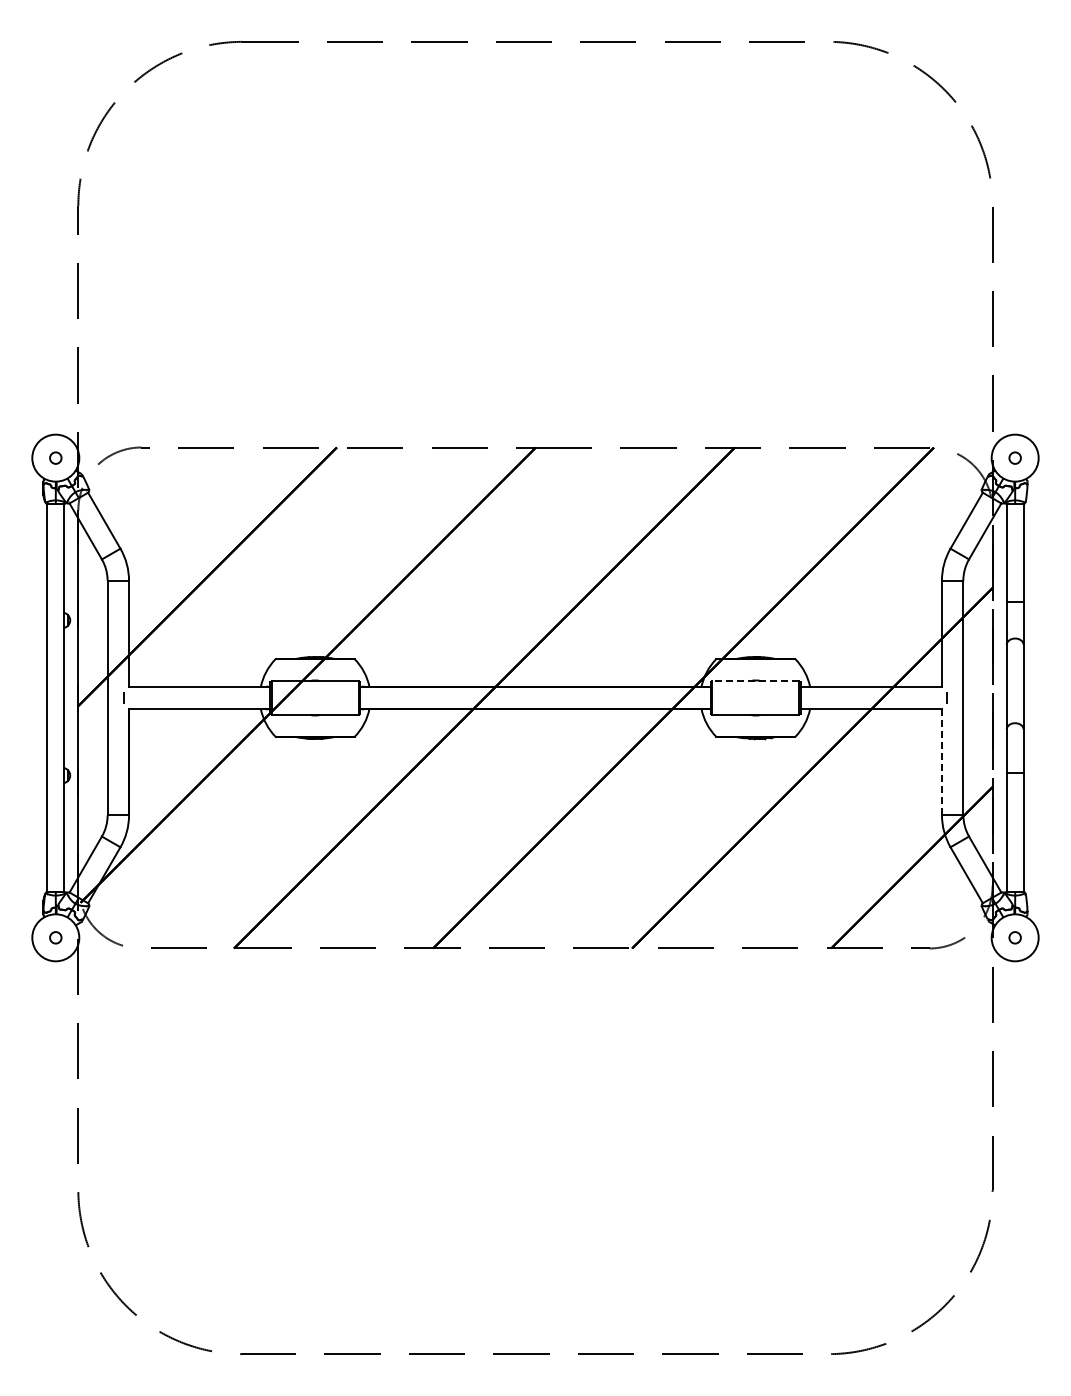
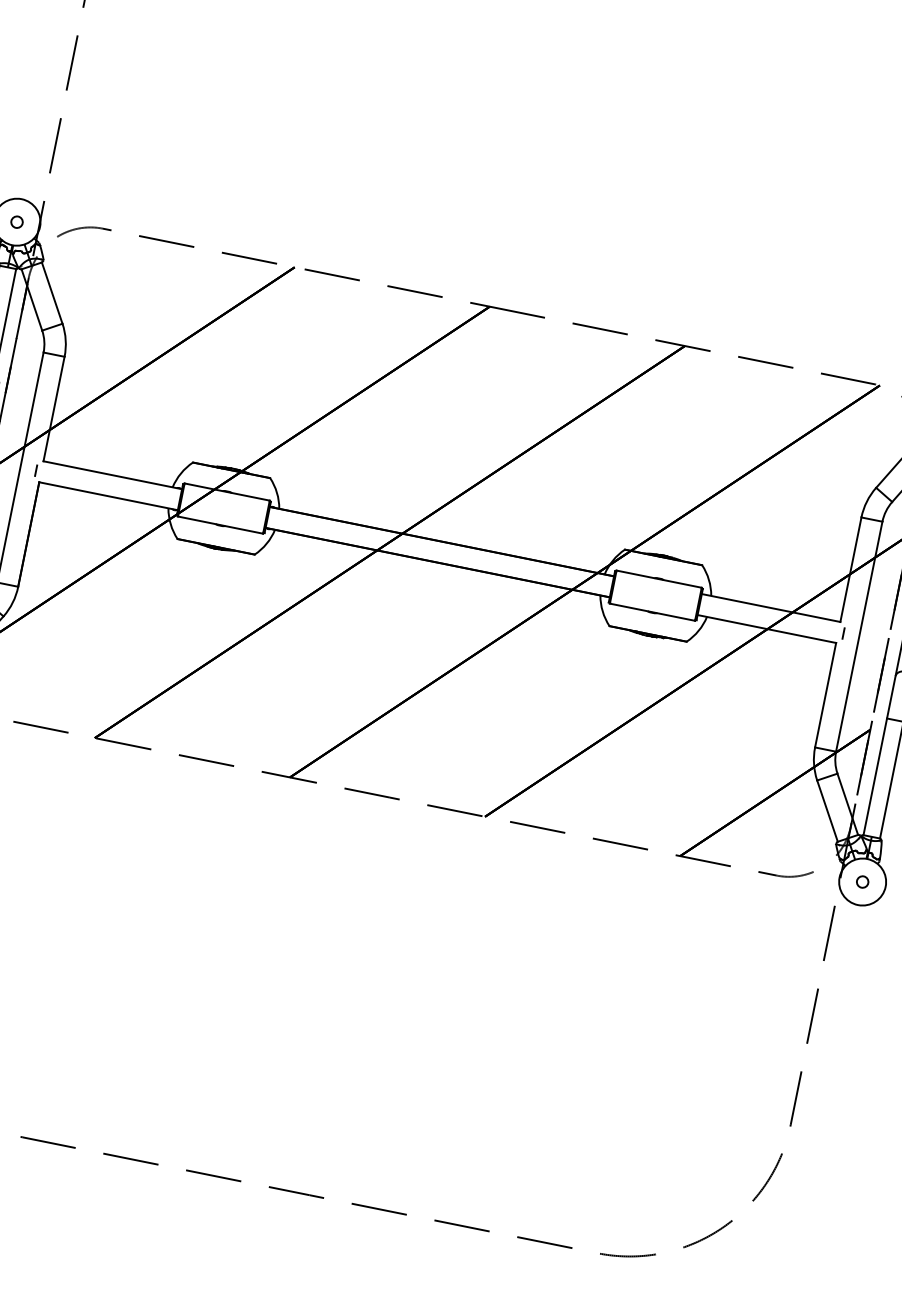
line: (755, 681) -> (658, 579), dashed -> solid
line: (941, 761) -> (825, 694), dashed -> solid

